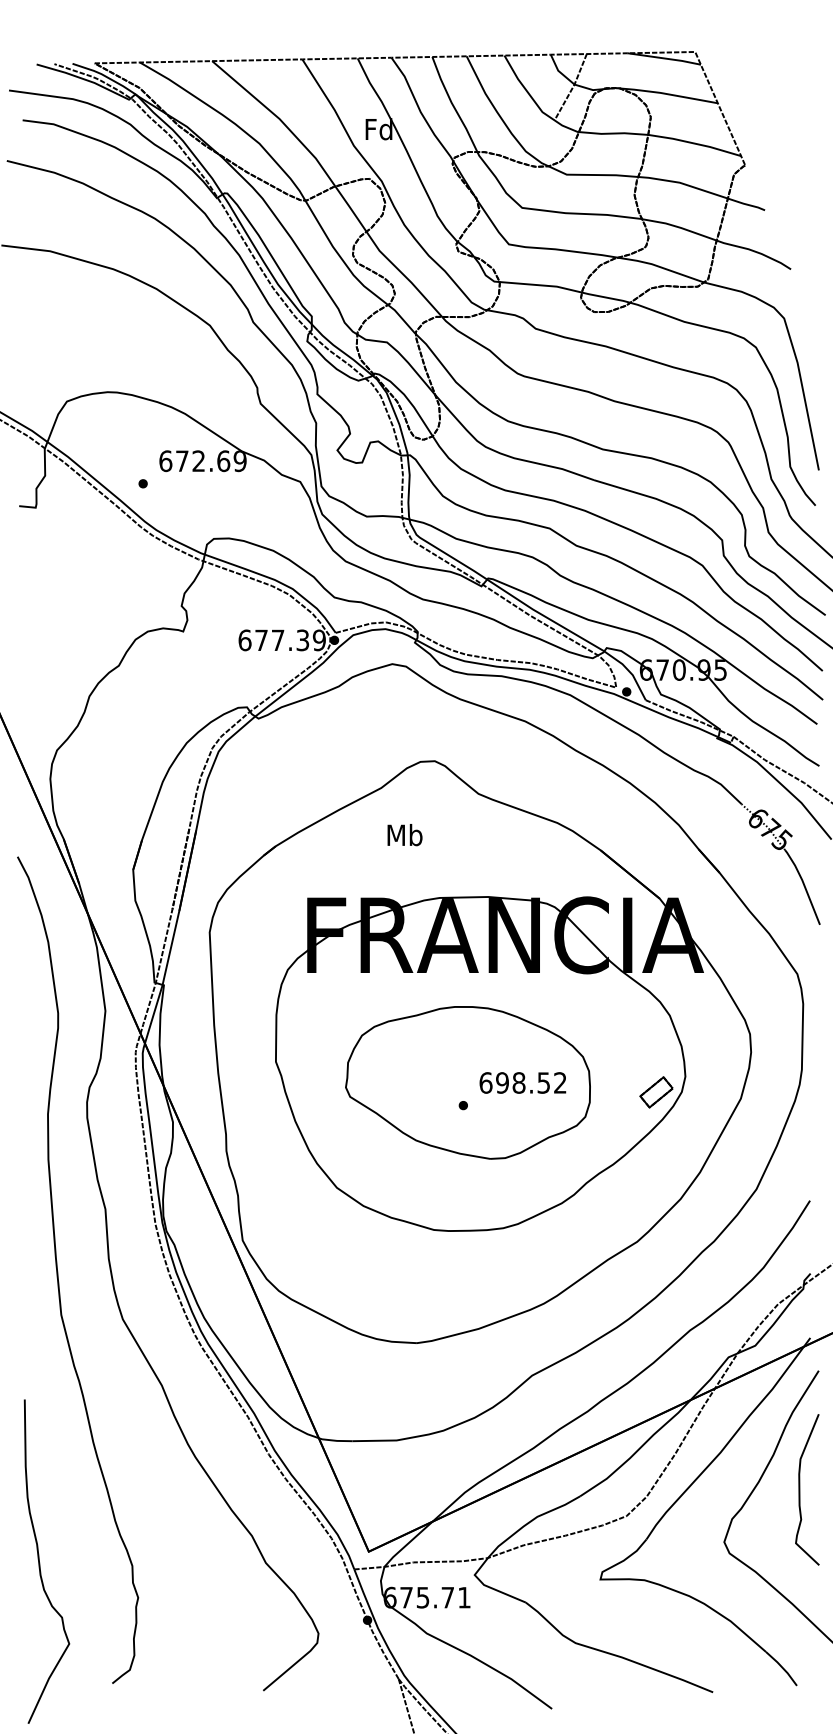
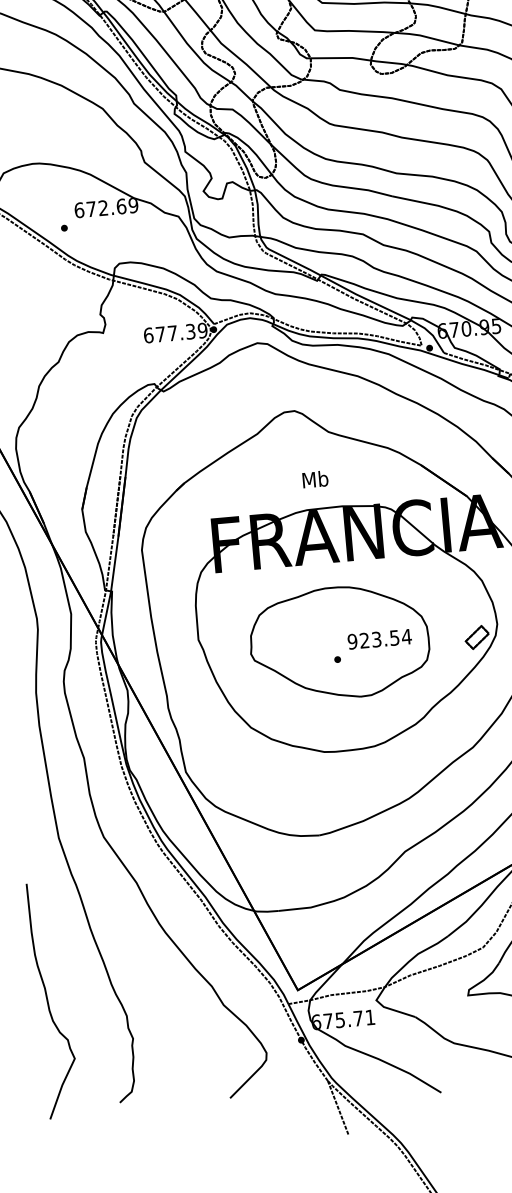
text: (404, 835) -> (315, 479), moved
text: (523, 1082) -> (379, 638), 698.52 -> 923.54
curve: (40, 1563) -> (48, 1002), moved

